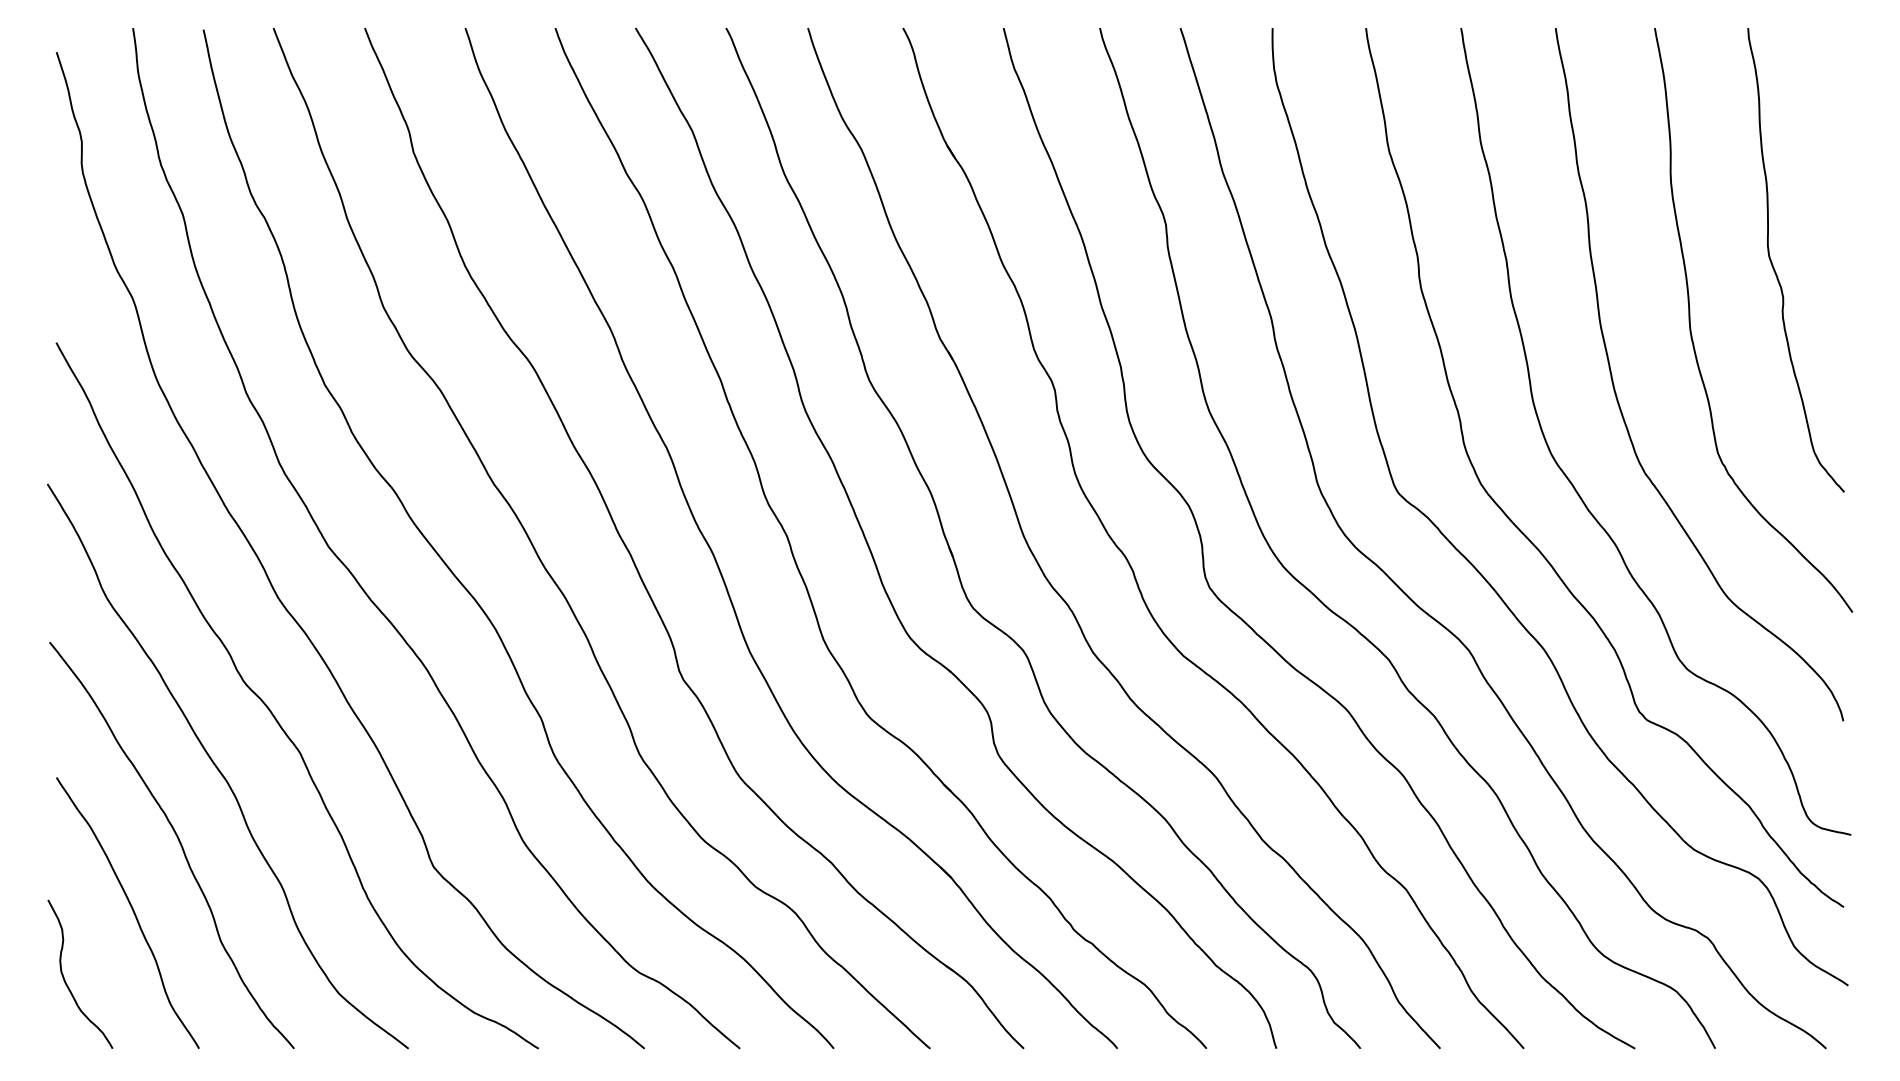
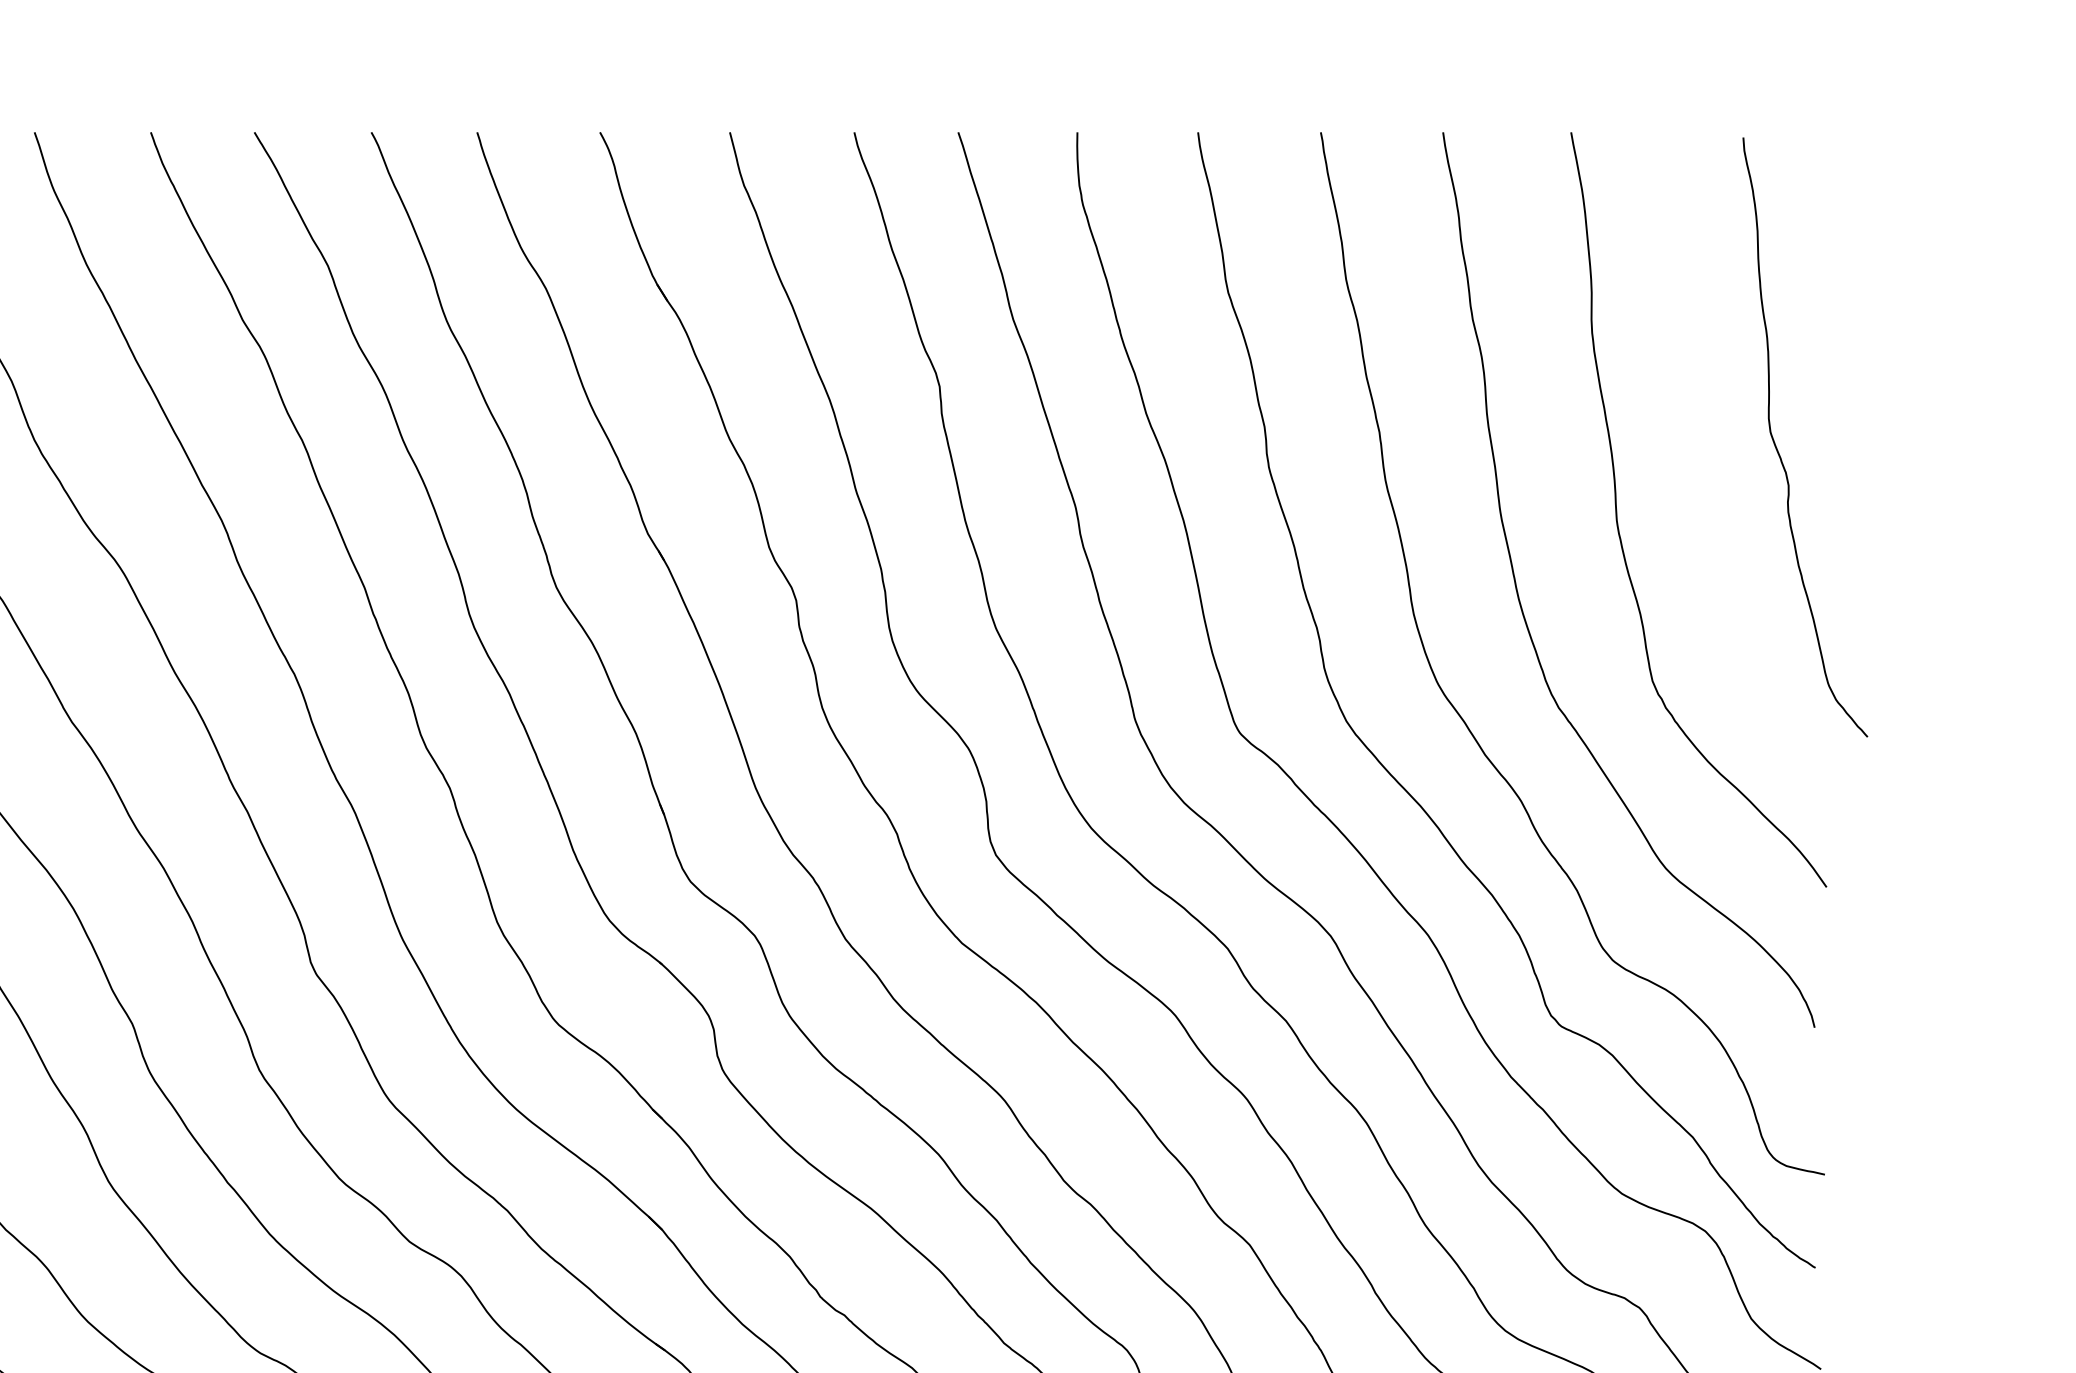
curve: (1774, 267) -> (1777, 446), moved

